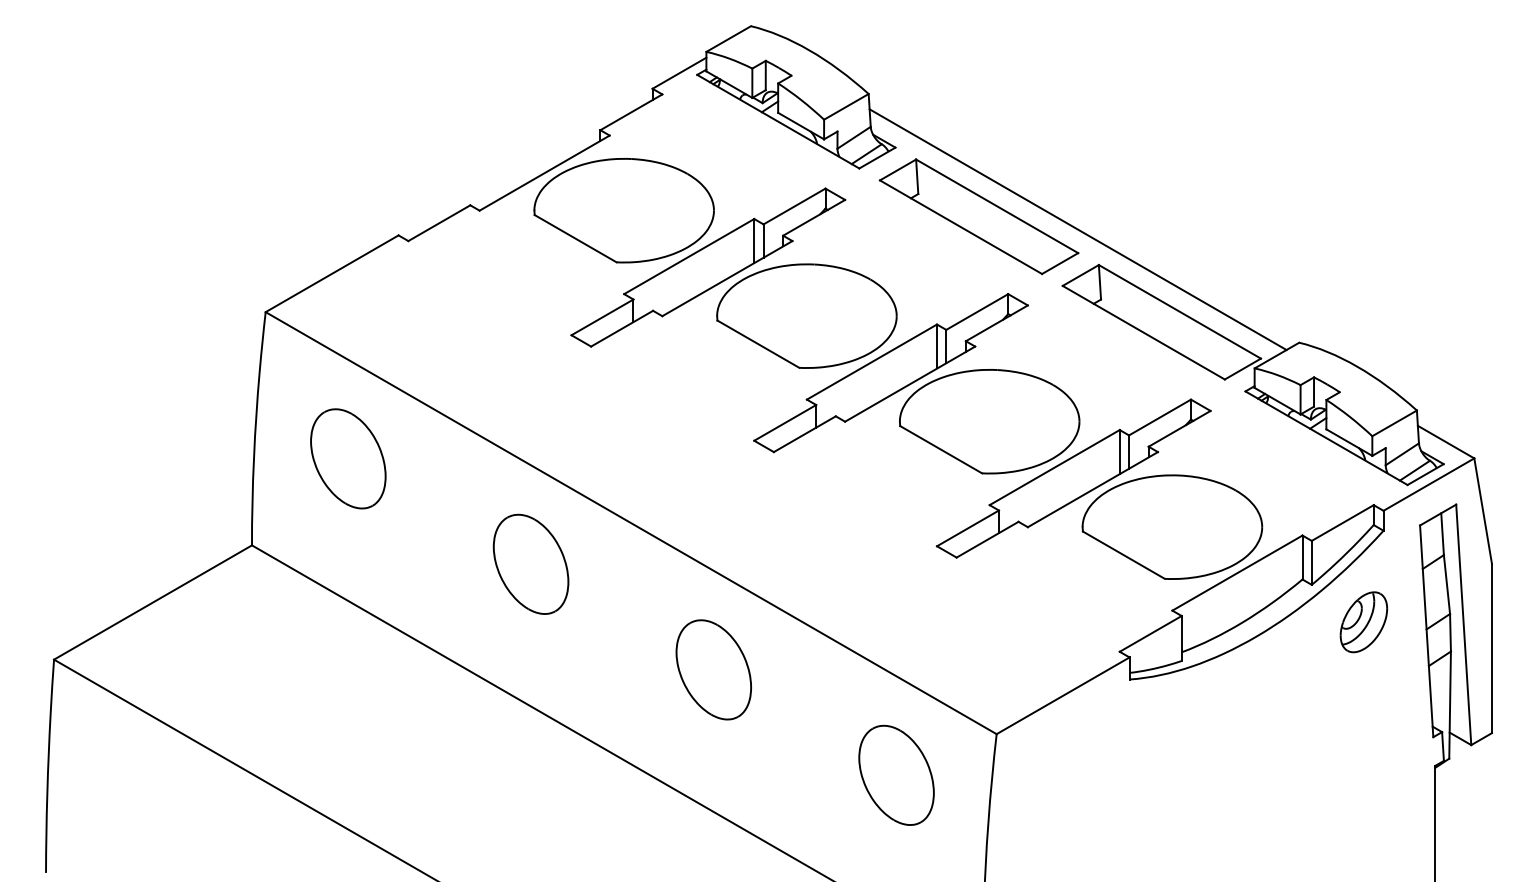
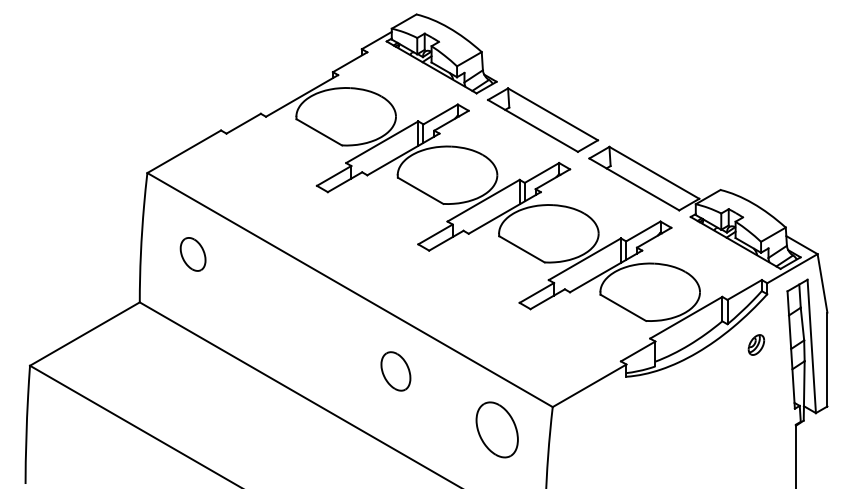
line: (1077, 230) -> (597, 127), removed
part: (347, 459) -> (192, 254), size x0.6
part: (530, 563) -> (294, 312), removed
part: (1364, 621) -> (756, 344), size x0.6
part: (713, 670) -> (395, 371), size x0.7

